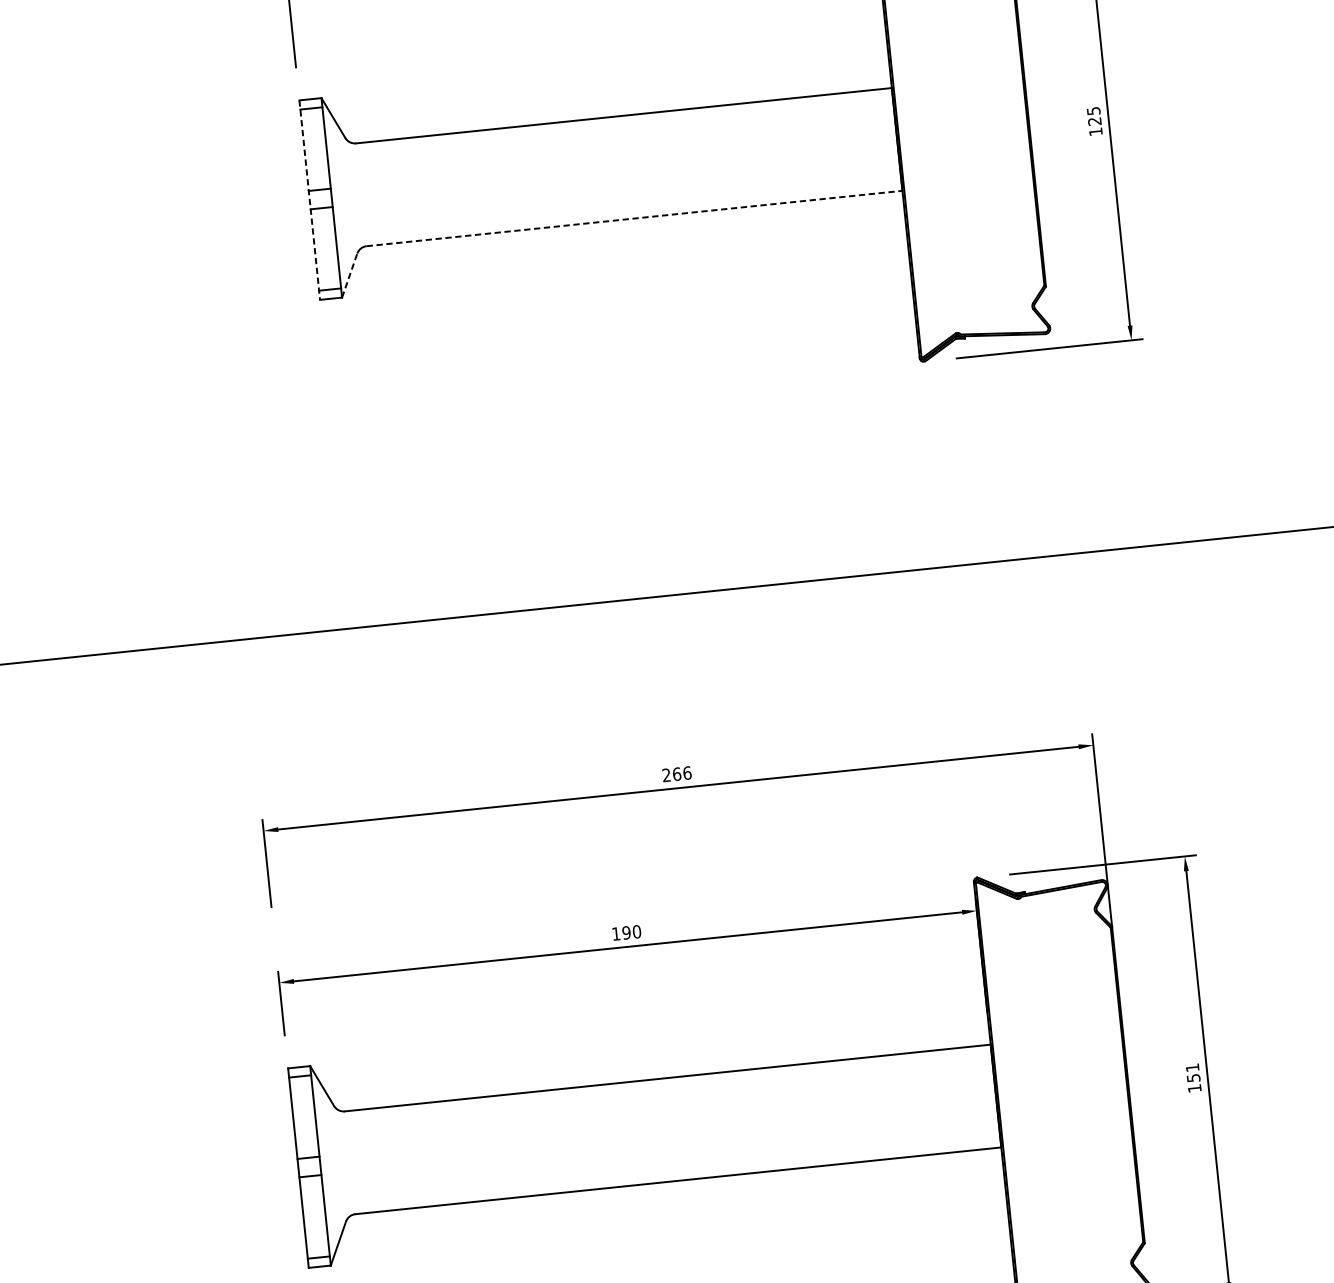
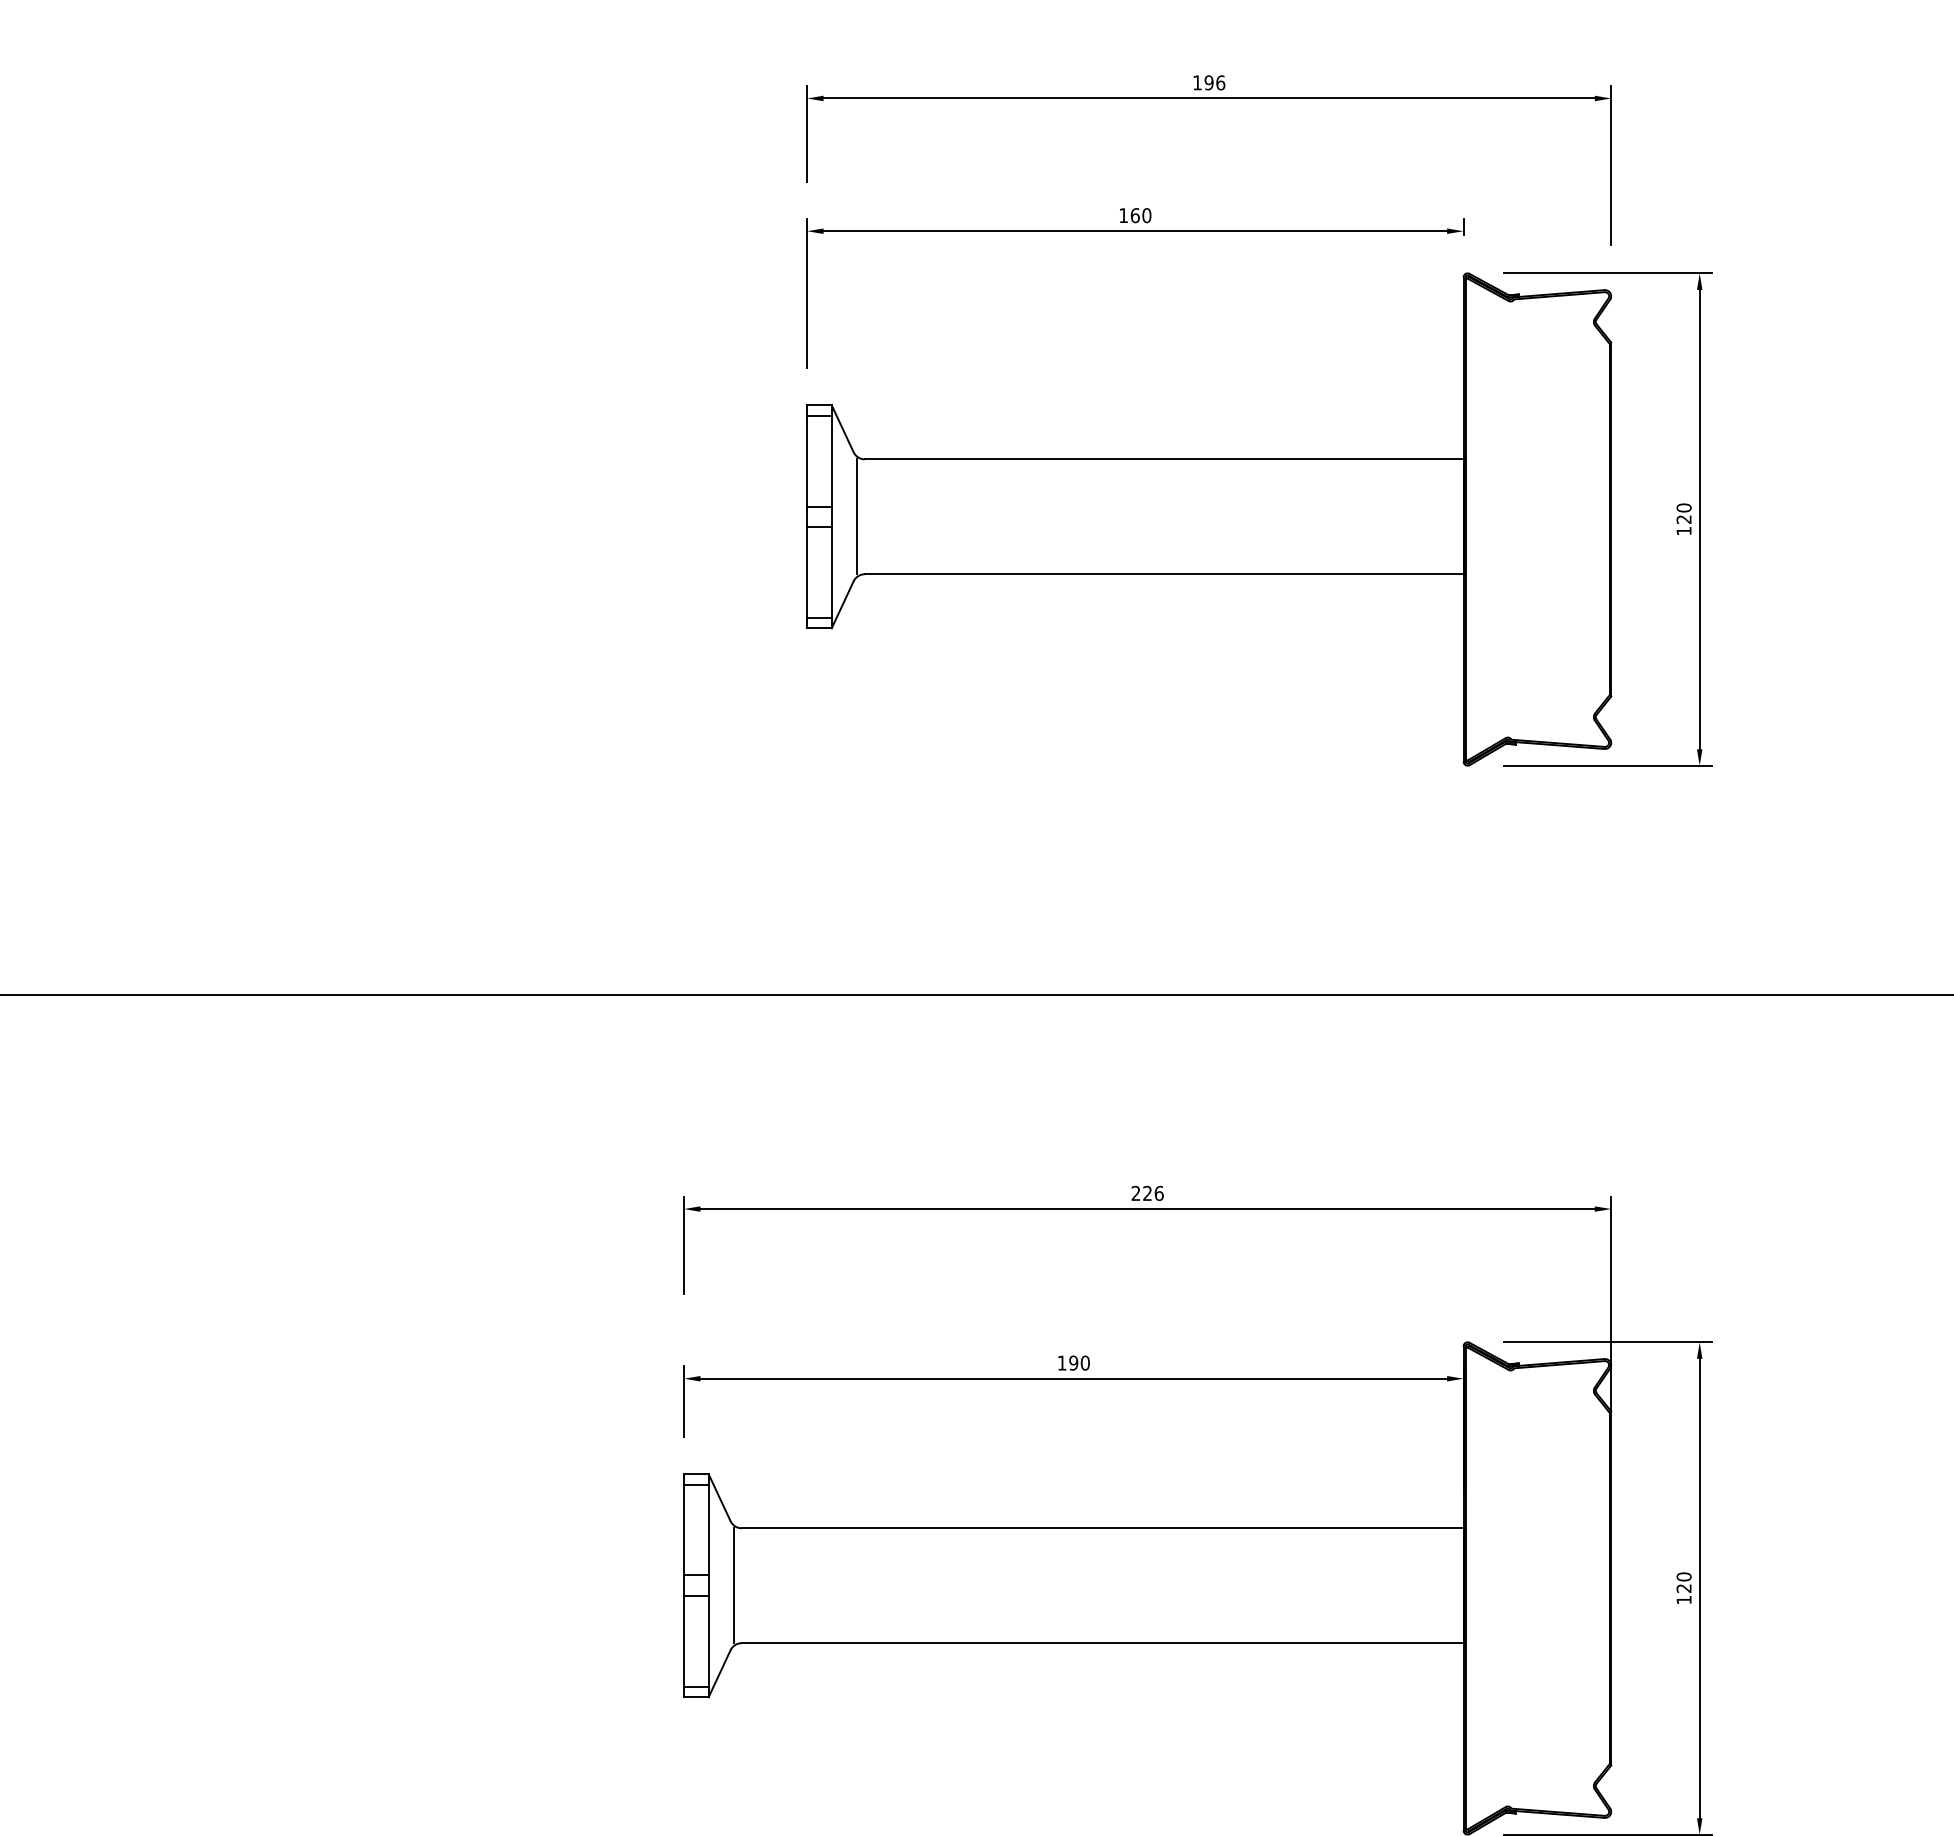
text: (1093, 110) -> (1683, 507), 125 -> 120
line: (353, 195) -> (856, 516), added
line: (310, 200) -> (807, 517), dashed -> solid
line: (634, 218) -> (1164, 574), dashed -> solid
line: (349, 275) -> (842, 604), dashed -> solid
text: (676, 774) -> (1147, 1193), 266 -> 226
text: (1192, 1072) -> (1683, 1582), 151 -> 120
line: (342, 1163) -> (733, 1585), added

